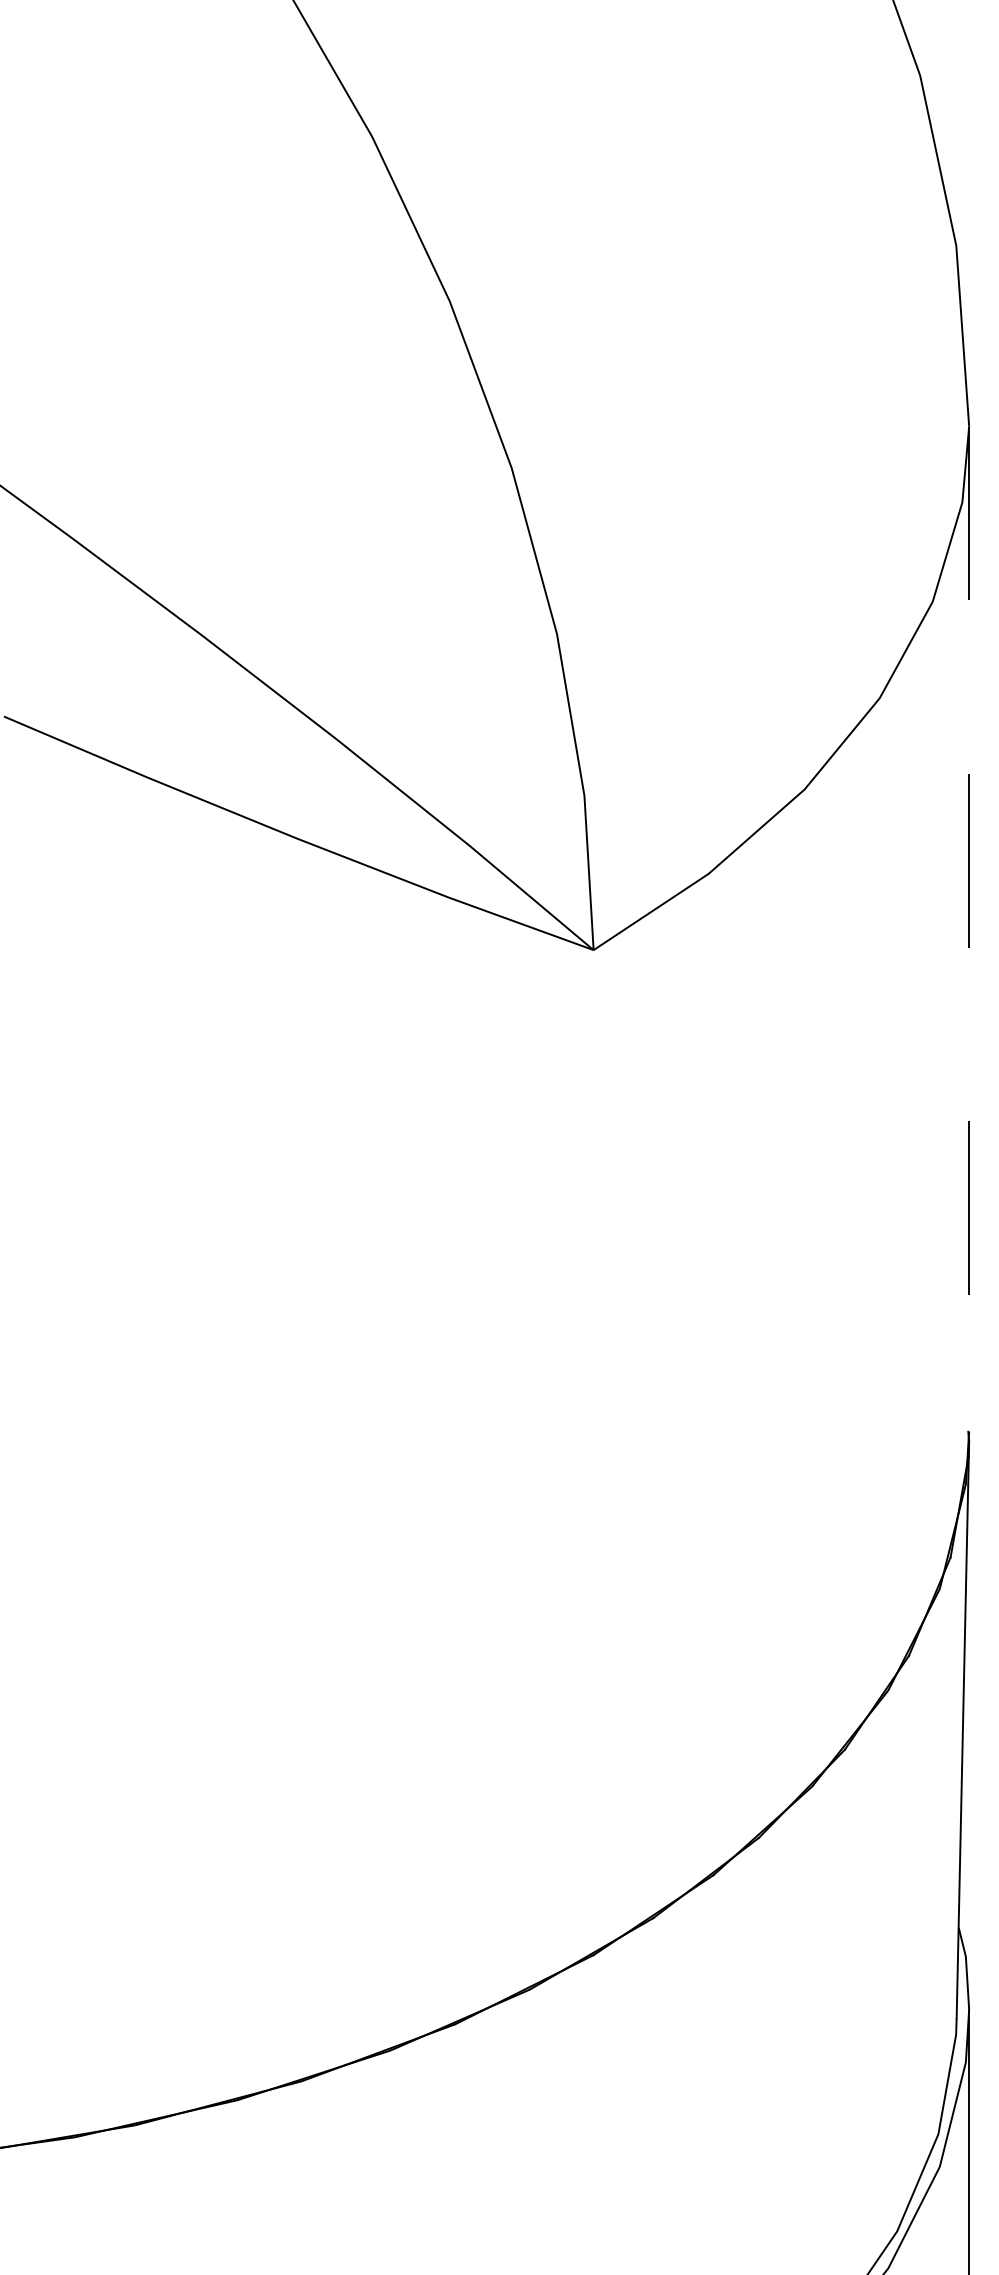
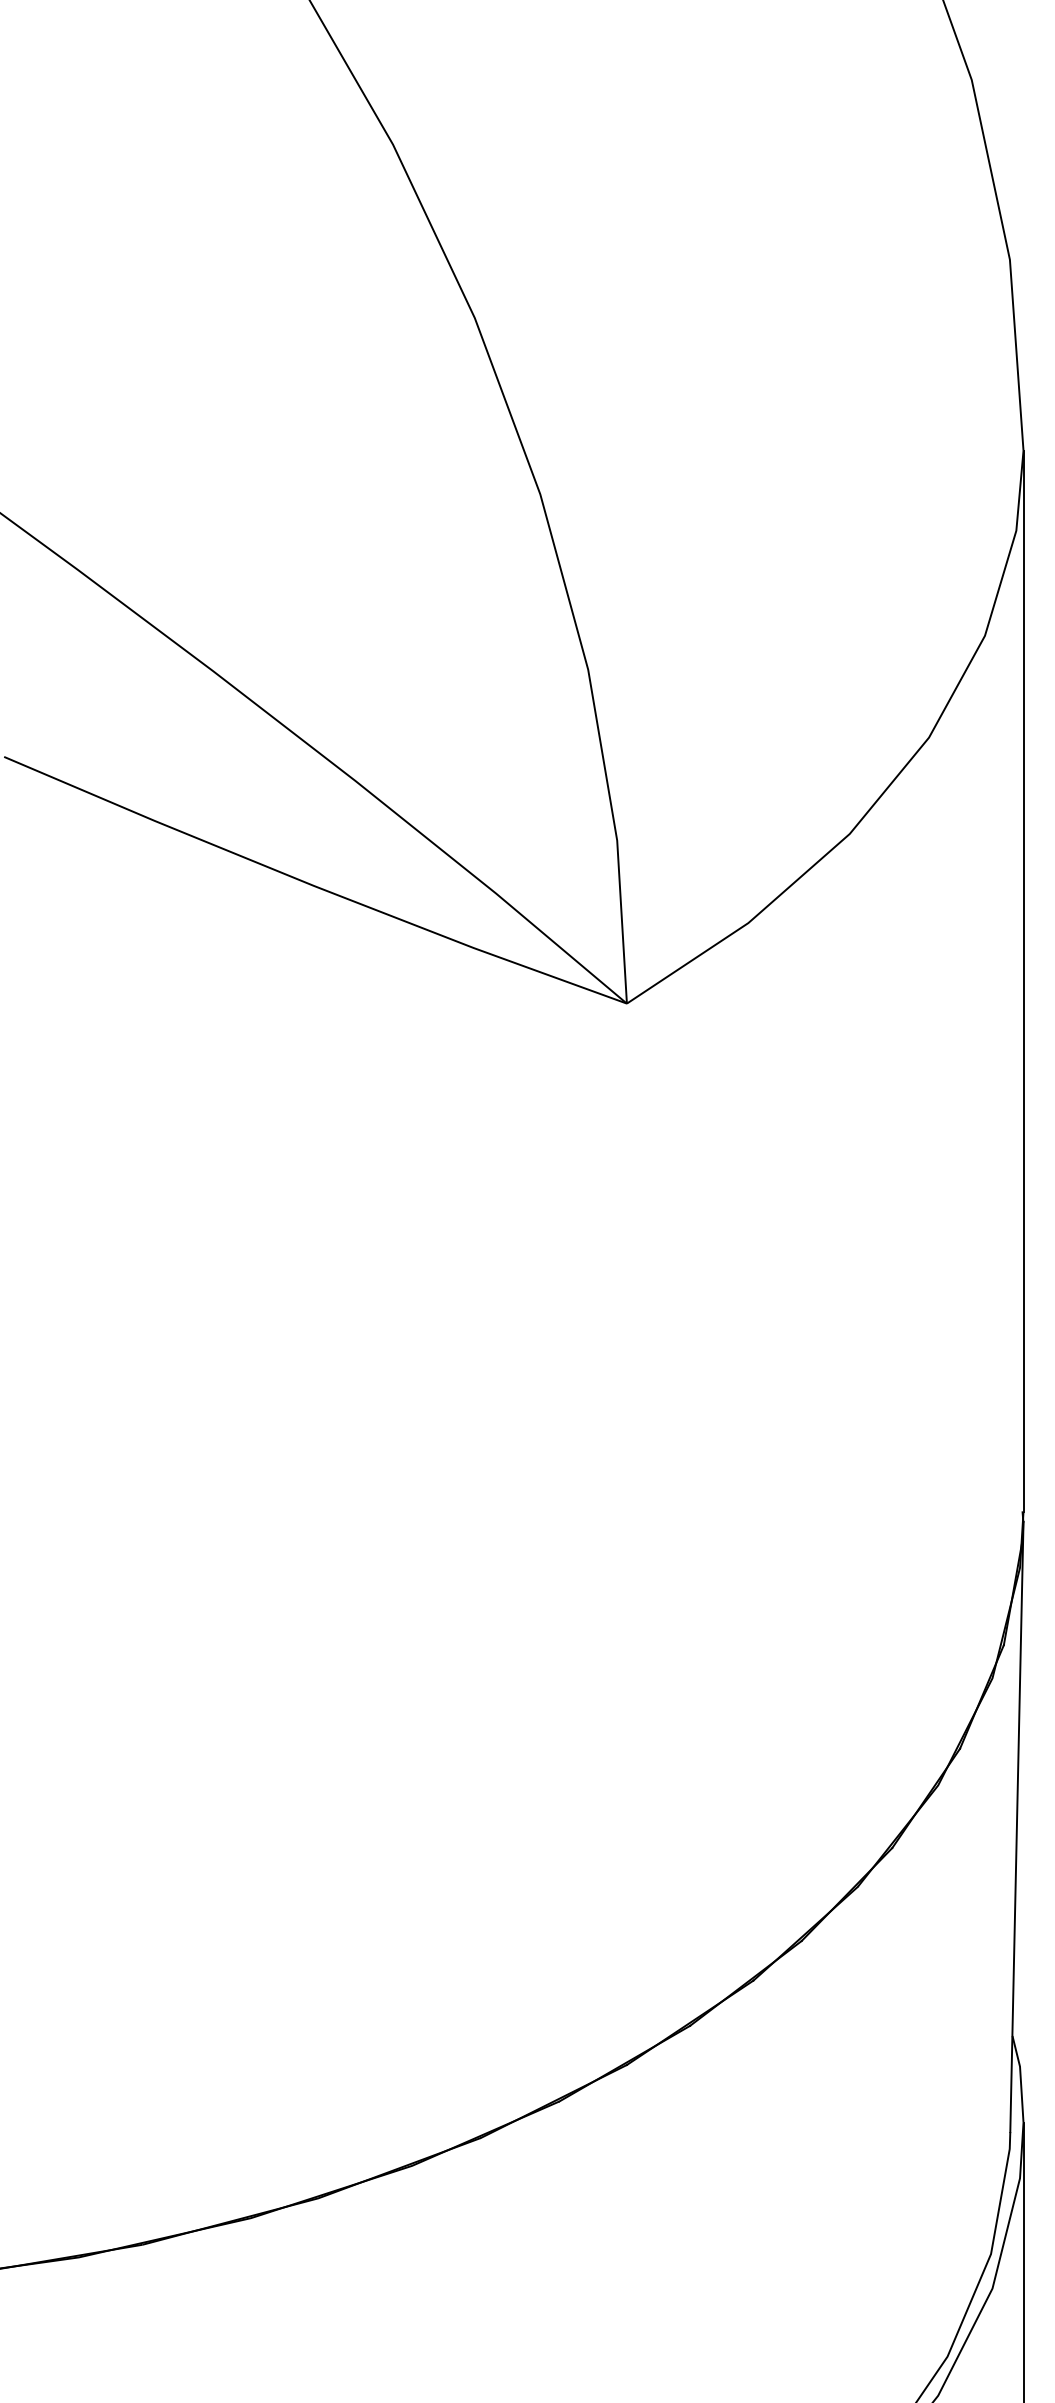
line: (969, 929) -> (1023, 981), dashed -> solid

